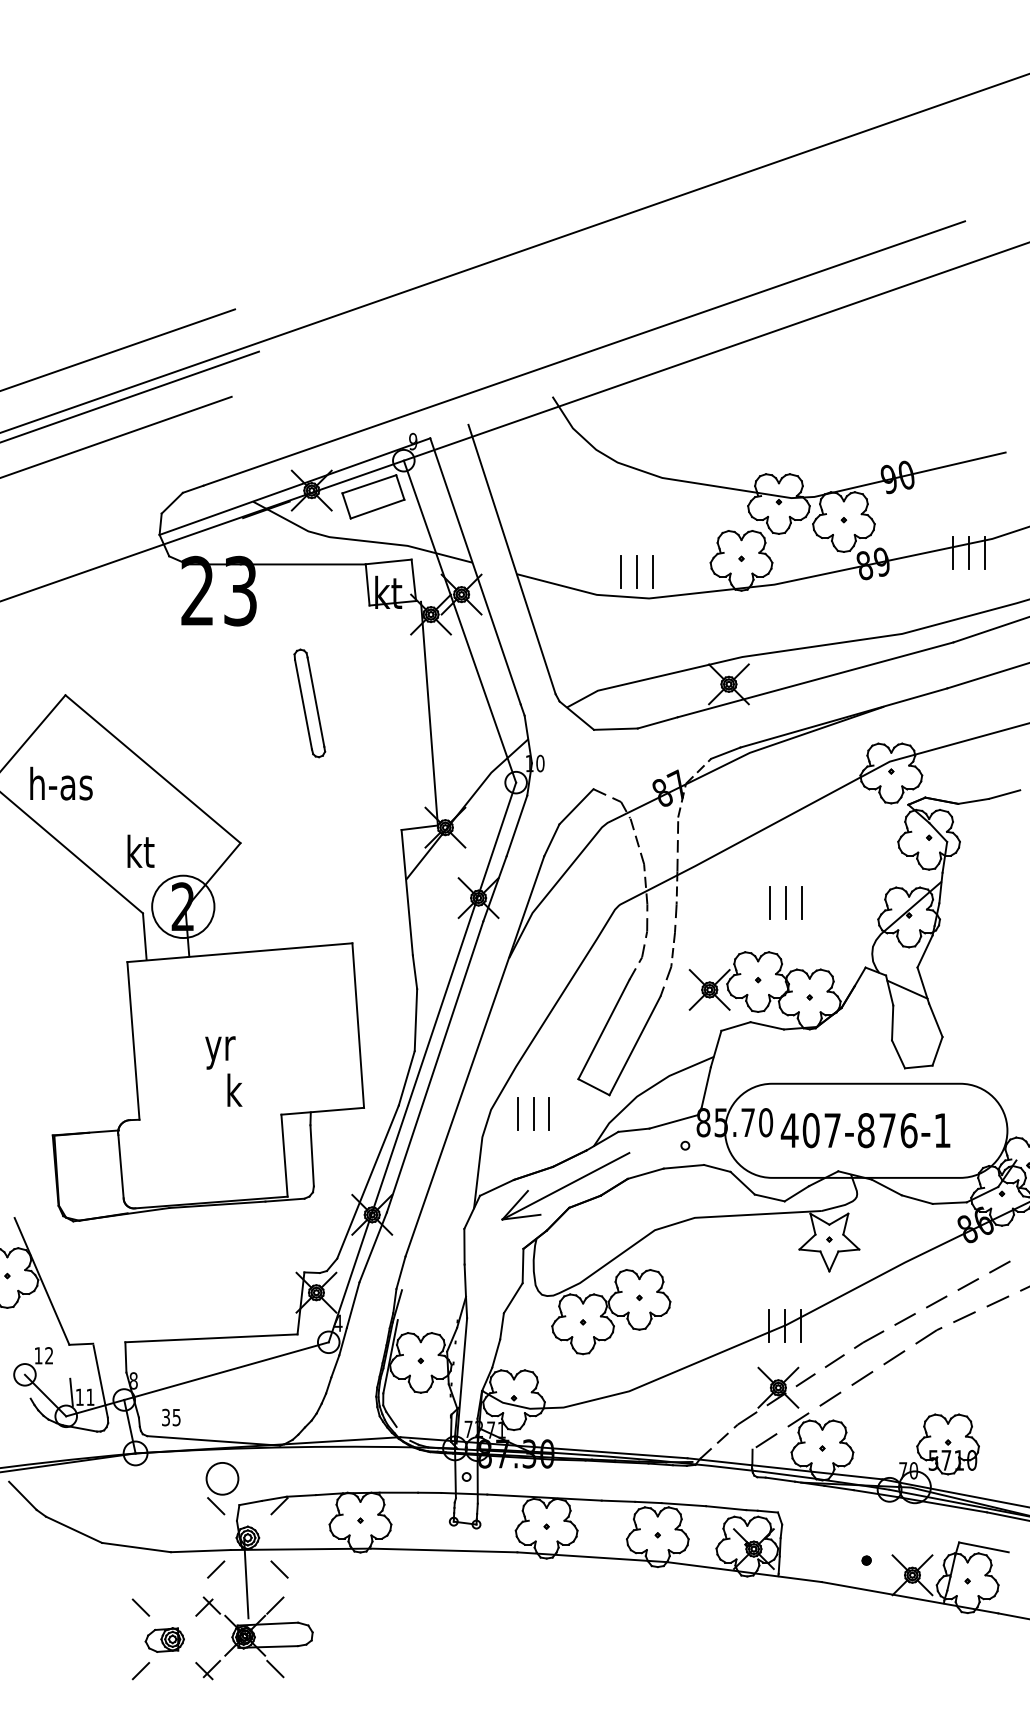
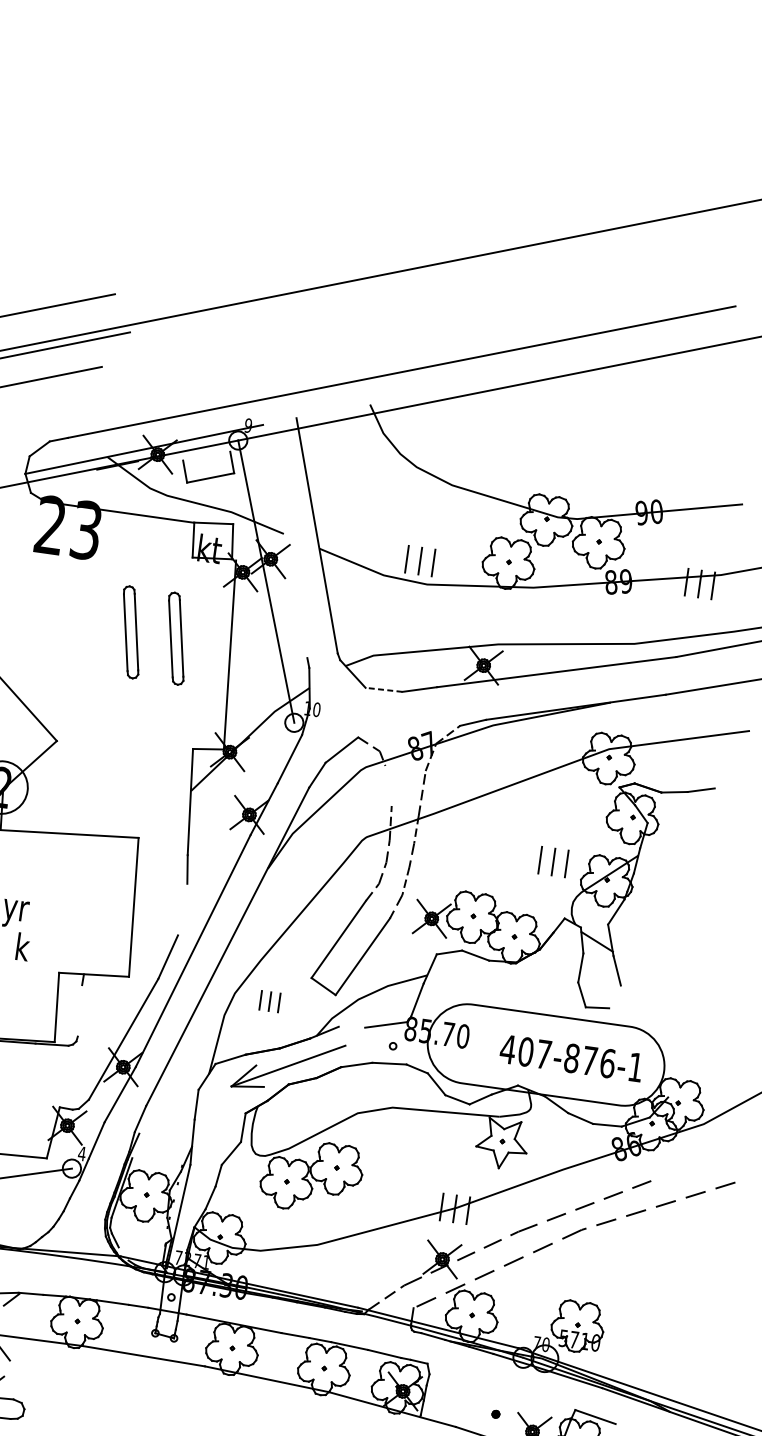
line: (369, 484) -> (206, 456), removed
line: (475, 571) -> (285, 541), removed
part: (363, 703) -> (176, 638), added
line: (615, 729) -> (383, 690), solid -> dashed
line: (637, 841) -> (388, 786), removed
part: (785, 902) -> (553, 861), moved
line: (415, 1020) -> (182, 909), removed
line: (937, 1051) -> (614, 997), removed
line: (422, 1062) -> (183, 945), removed
part: (533, 1113) -> (269, 1001), size x0.7
line: (633, 1129) -> (351, 1026), removed
text: (865, 1130) -> (571, 1058), moved
line: (311, 1155) -> (79, 1010), removed

